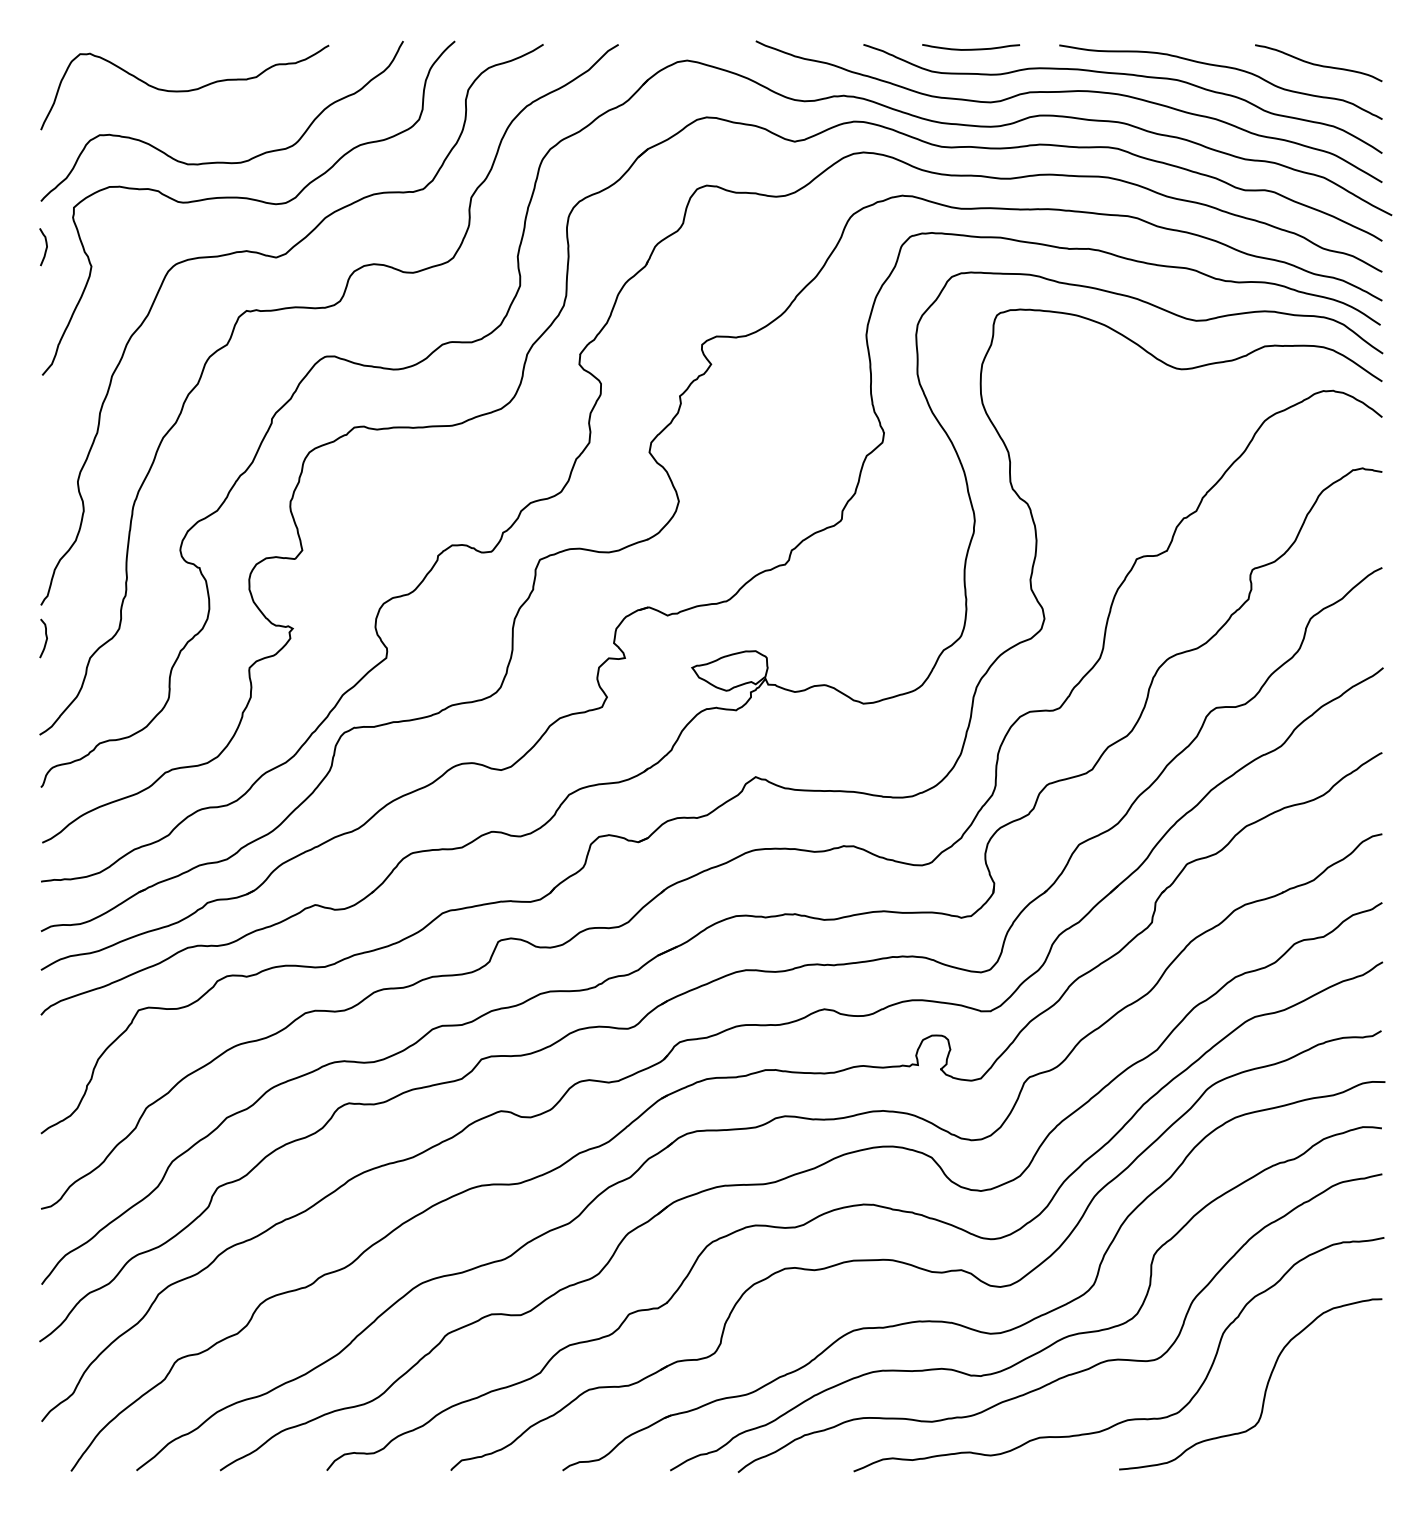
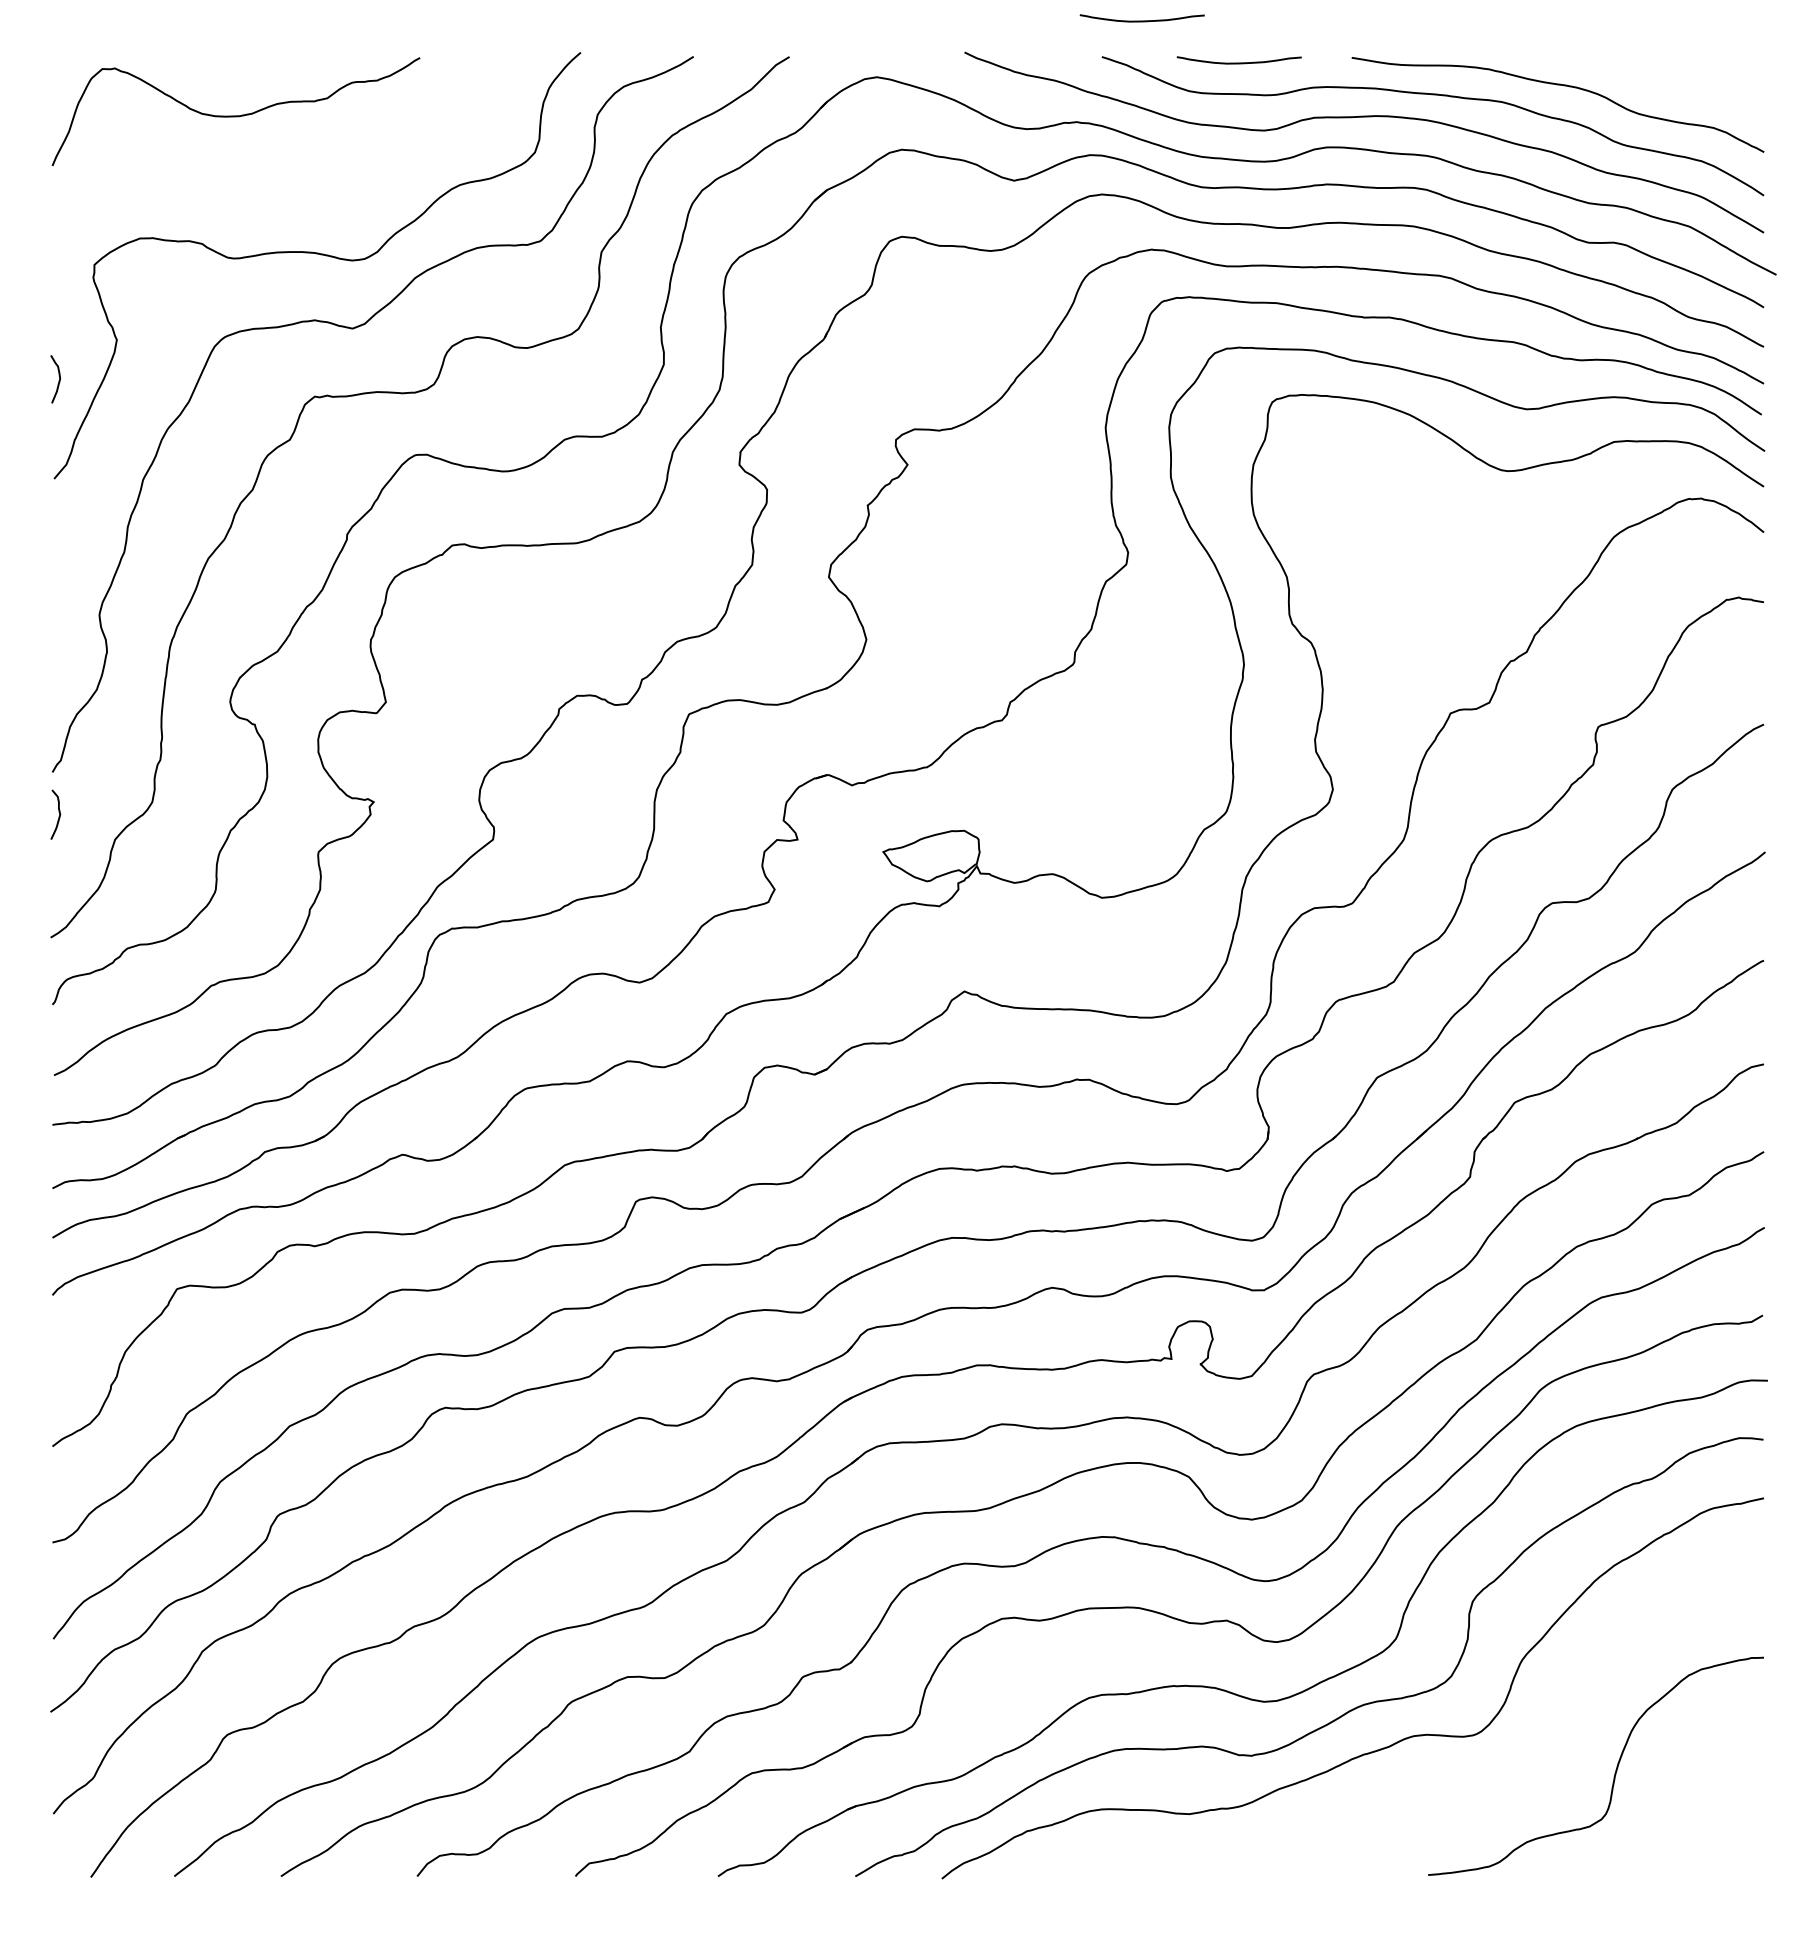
curve: (894, 16) -> (1141, 20), added
curve: (1318, 64) -> (1682, 82), removed
curve: (222, 161) -> (283, 206), removed
curve: (45, 248) -> (58, 380), moved
curve: (1129, 1418) -> (1441, 1810), removed

